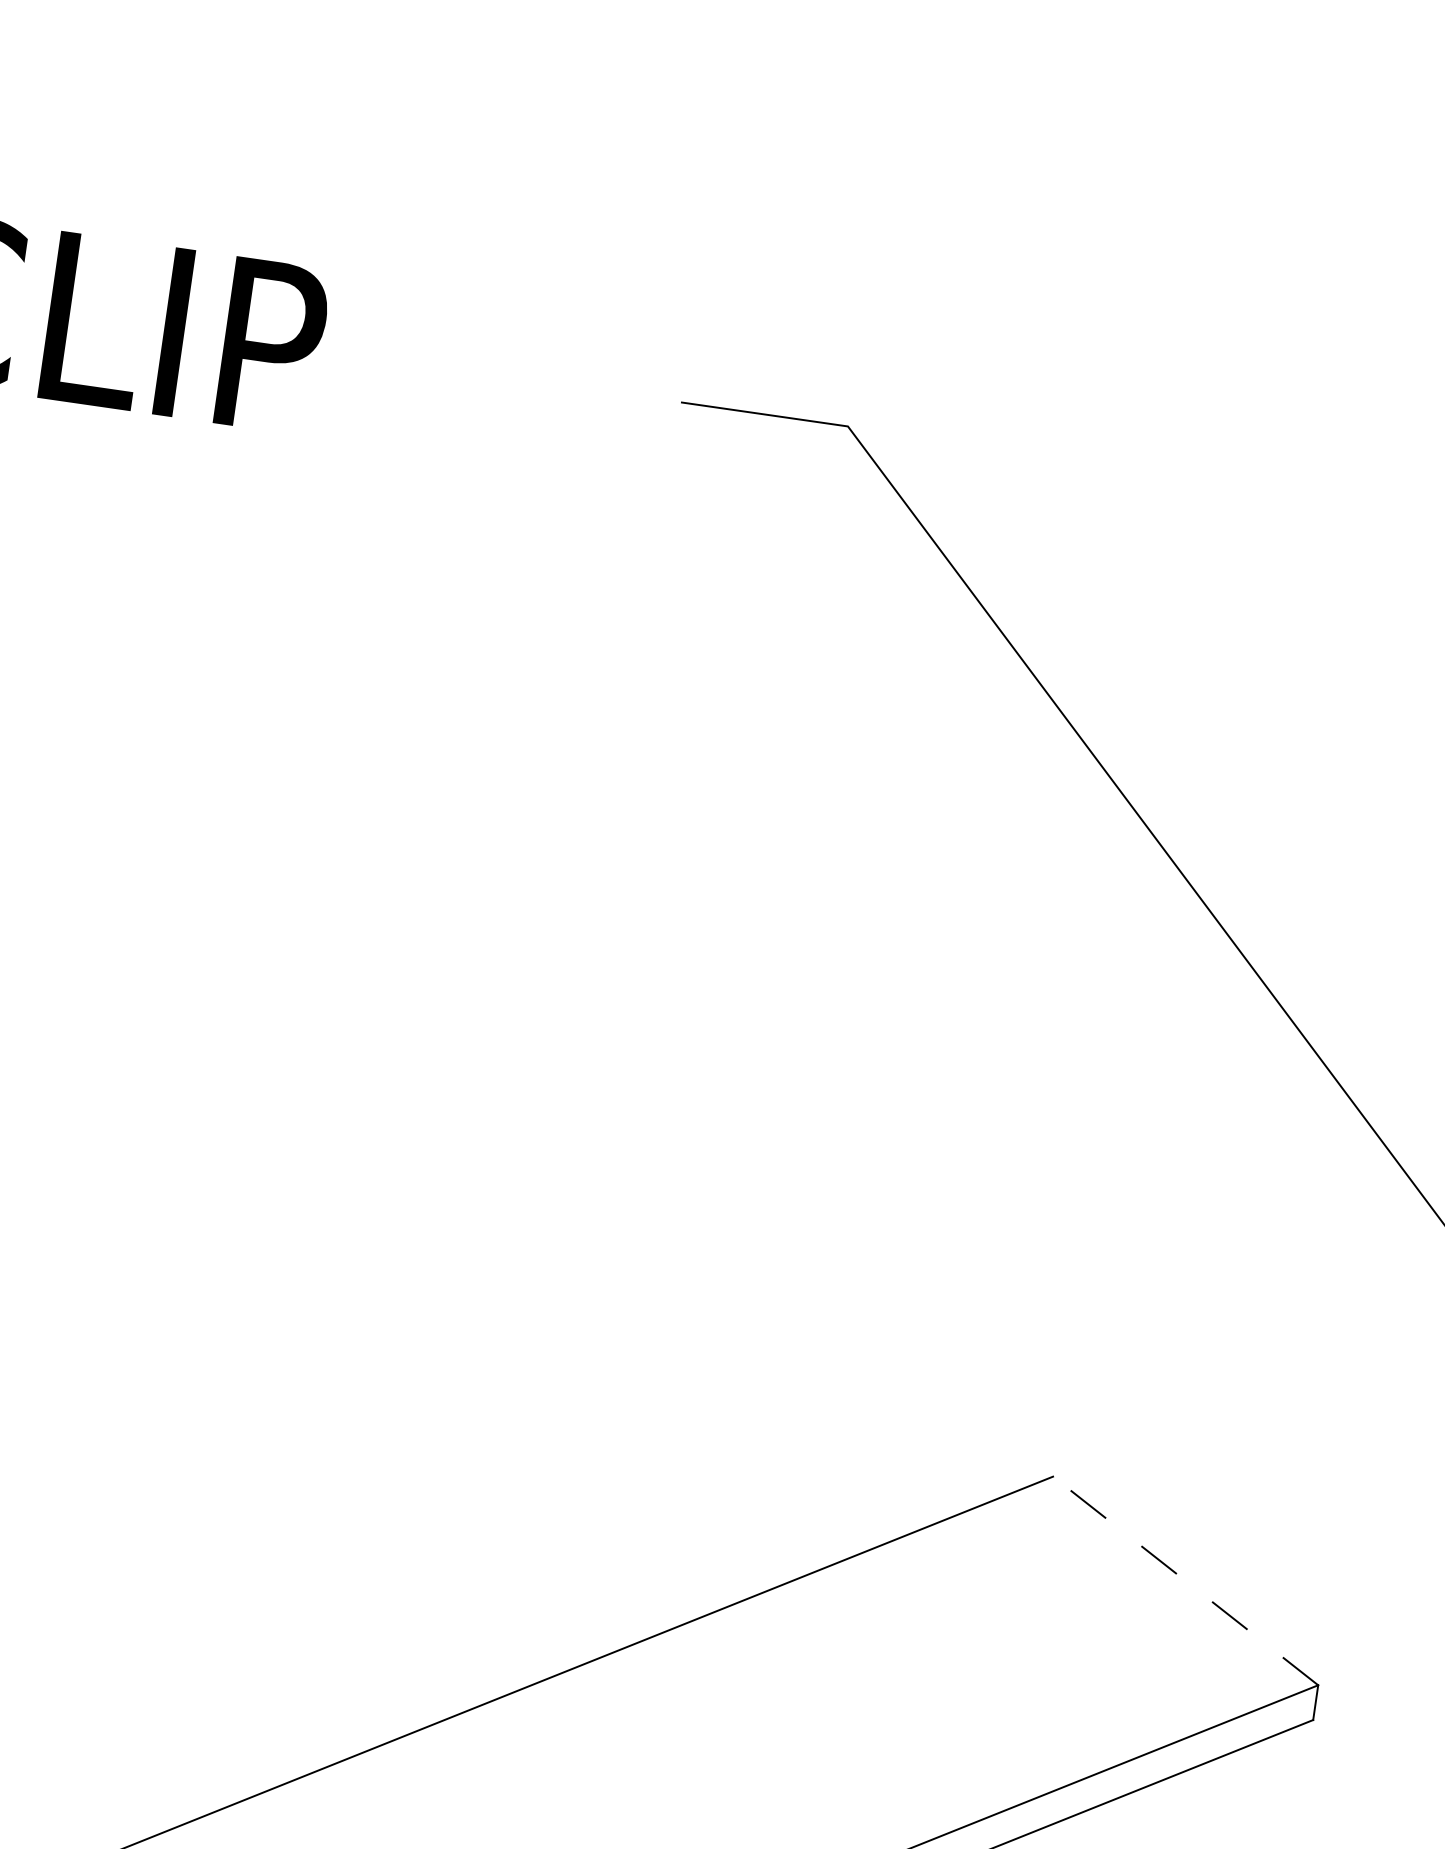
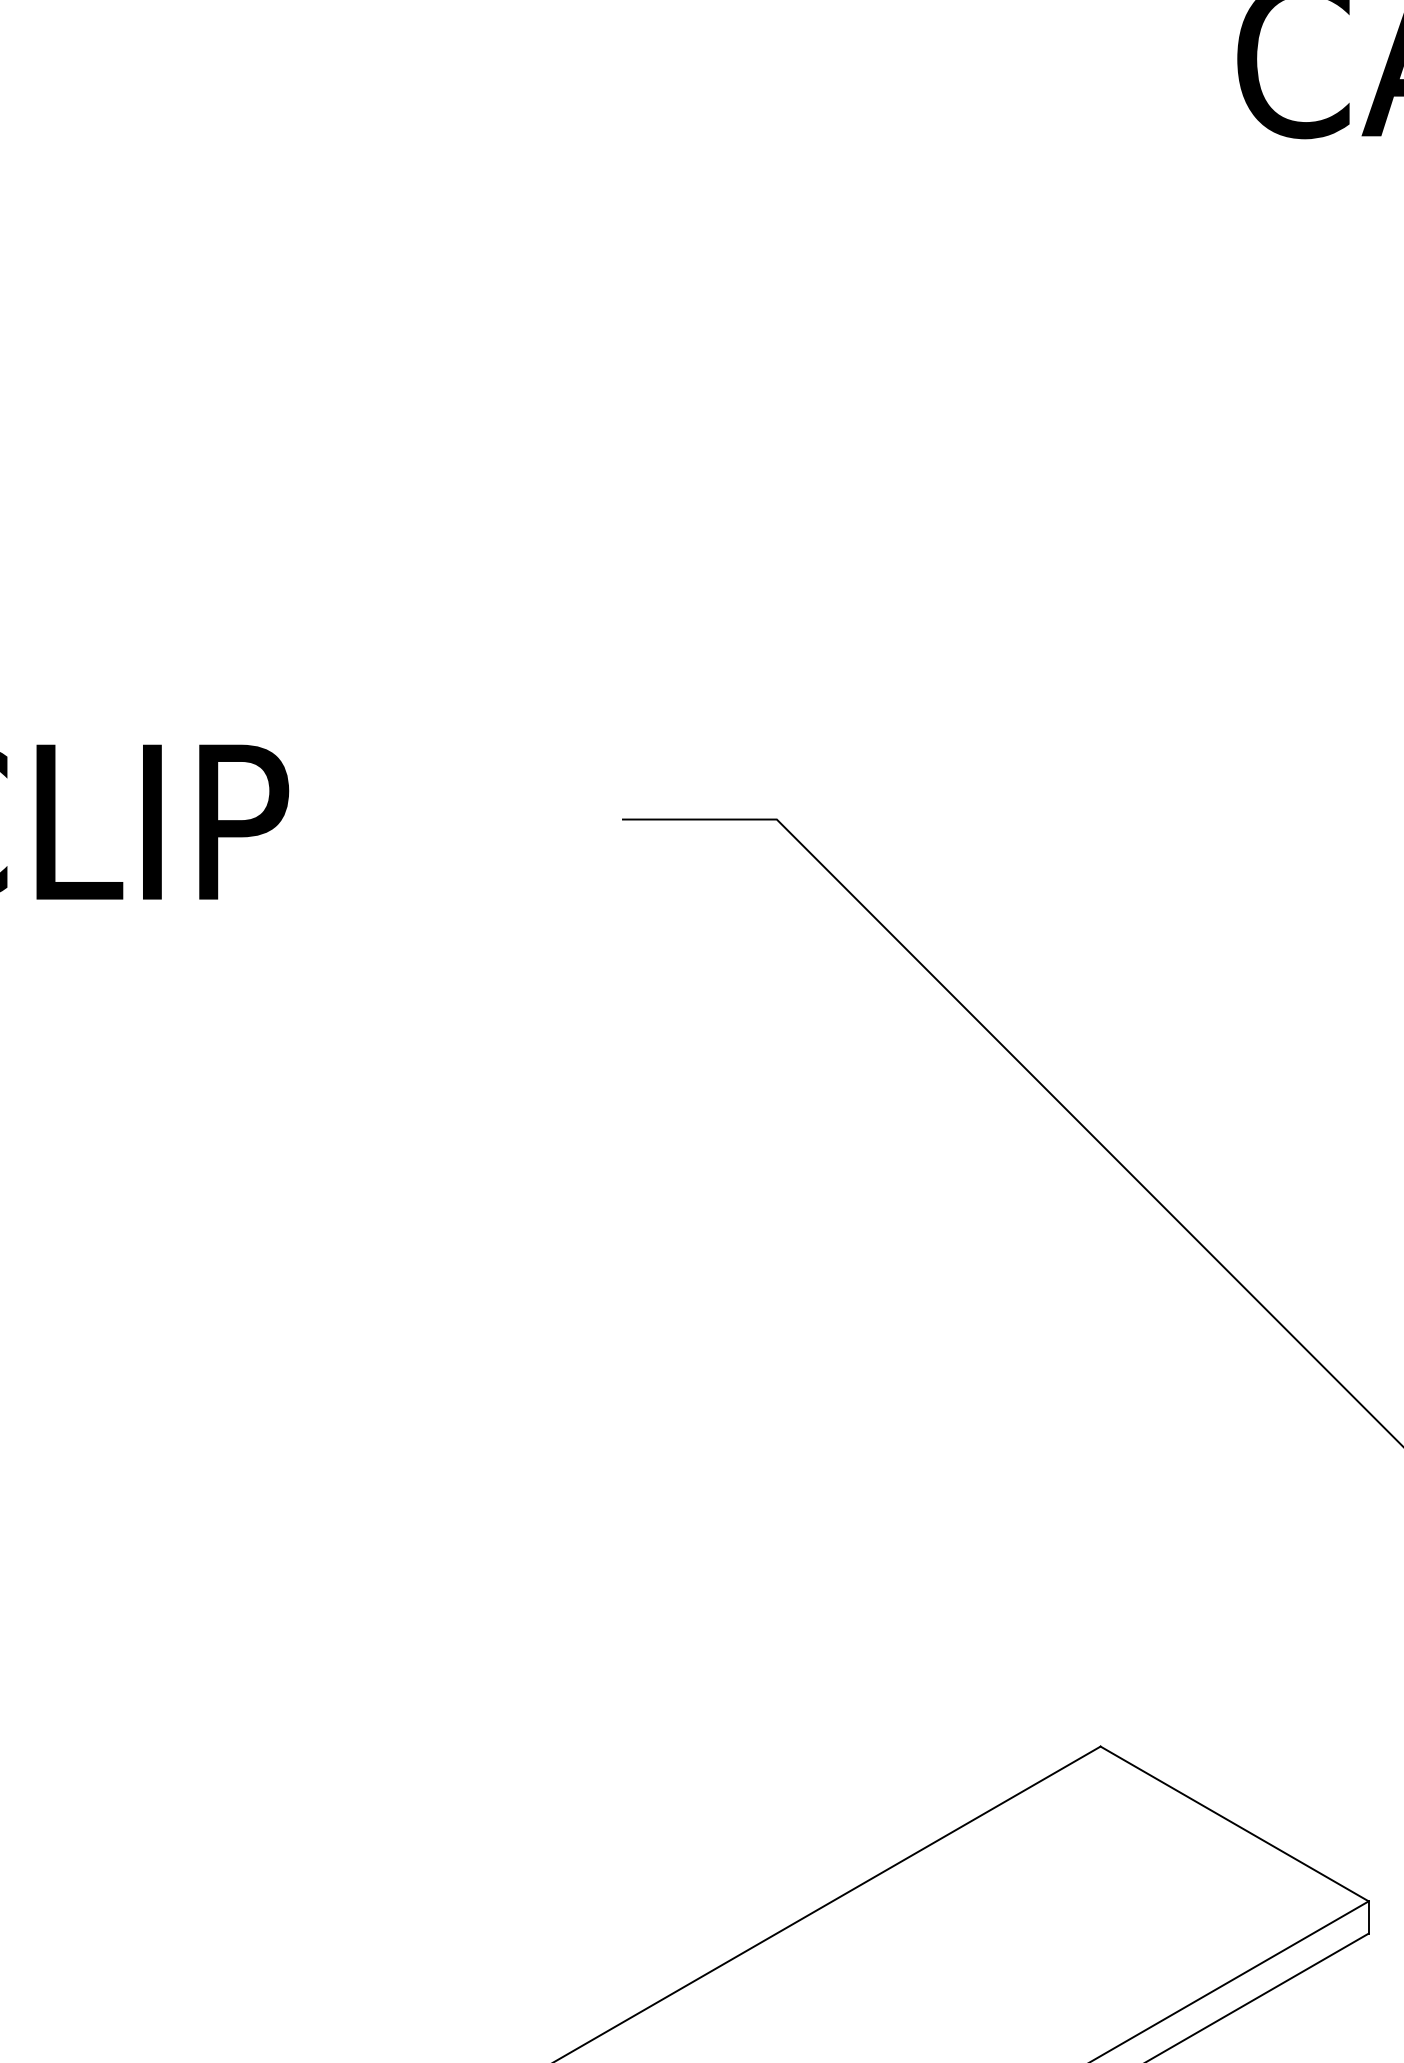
line: (1185, 1580) -> (1234, 1823), dashed -> solid

